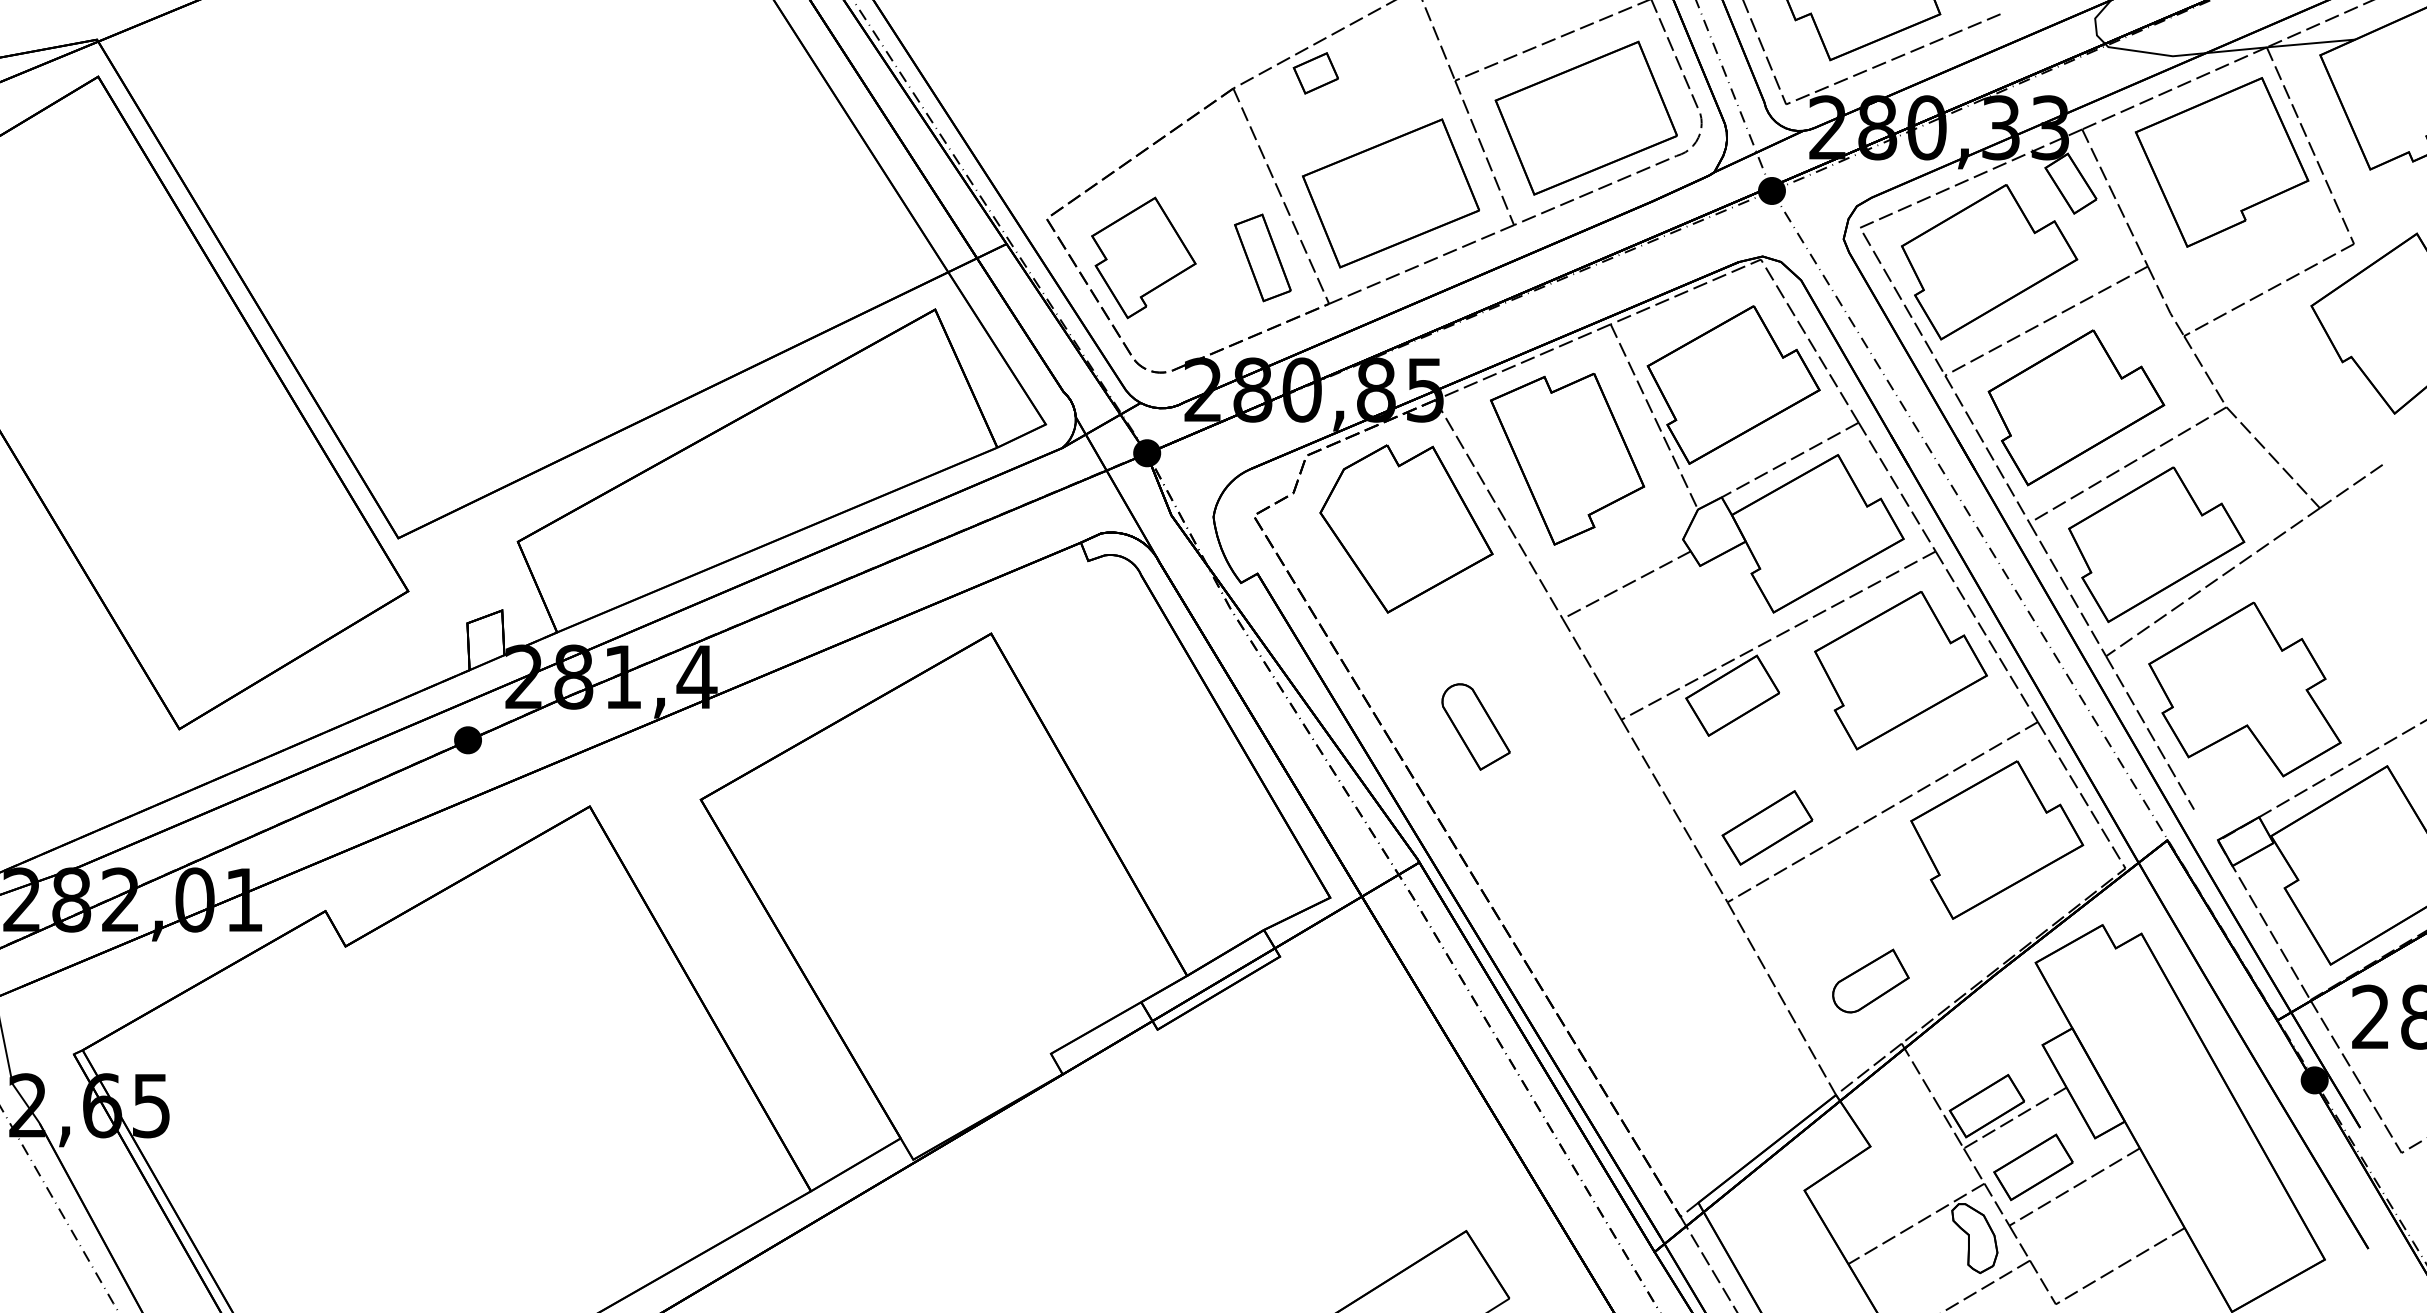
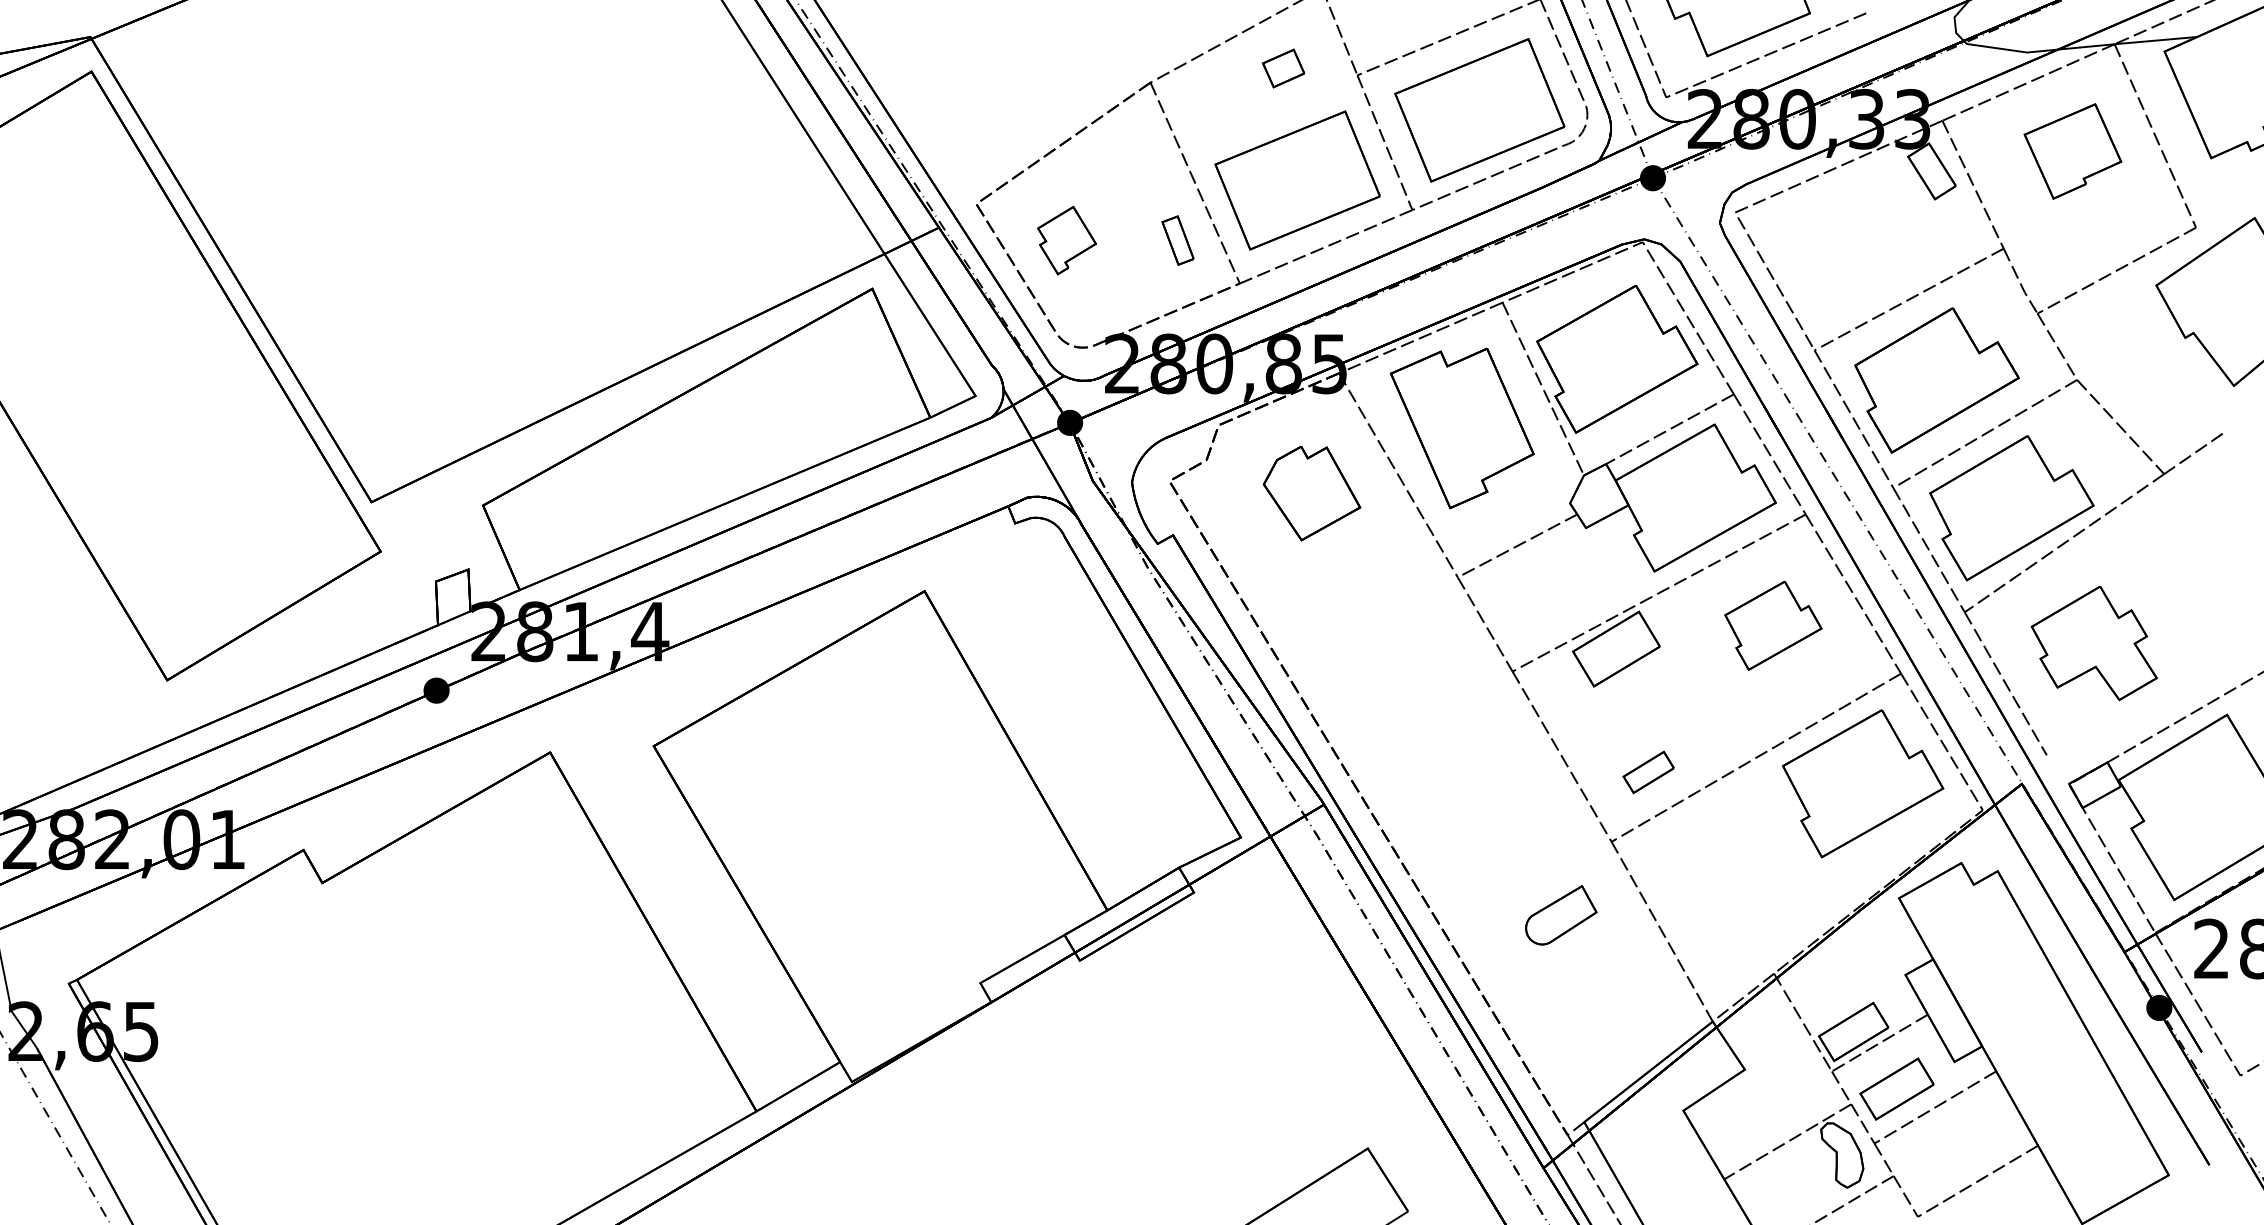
part: (1315, 73) -> (1283, 68), moved
part: (2221, 162) -> (2072, 151), size x0.6
part: (1143, 257) -> (1066, 240), size x0.6
part: (1262, 257) -> (1177, 240), size x0.6
part: (1989, 262) -> (1855, 244), removed
part: (1405, 528) -> (1311, 493), size x0.6
part: (1901, 670) -> (1773, 625), size x0.6
part: (2245, 689) -> (2094, 643), size x0.7
part: (1475, 727) -> (1376, 678), removed
part: (1767, 828) -> (1648, 772), size x0.6
part: (1871, 981) -> (1561, 915), moved

